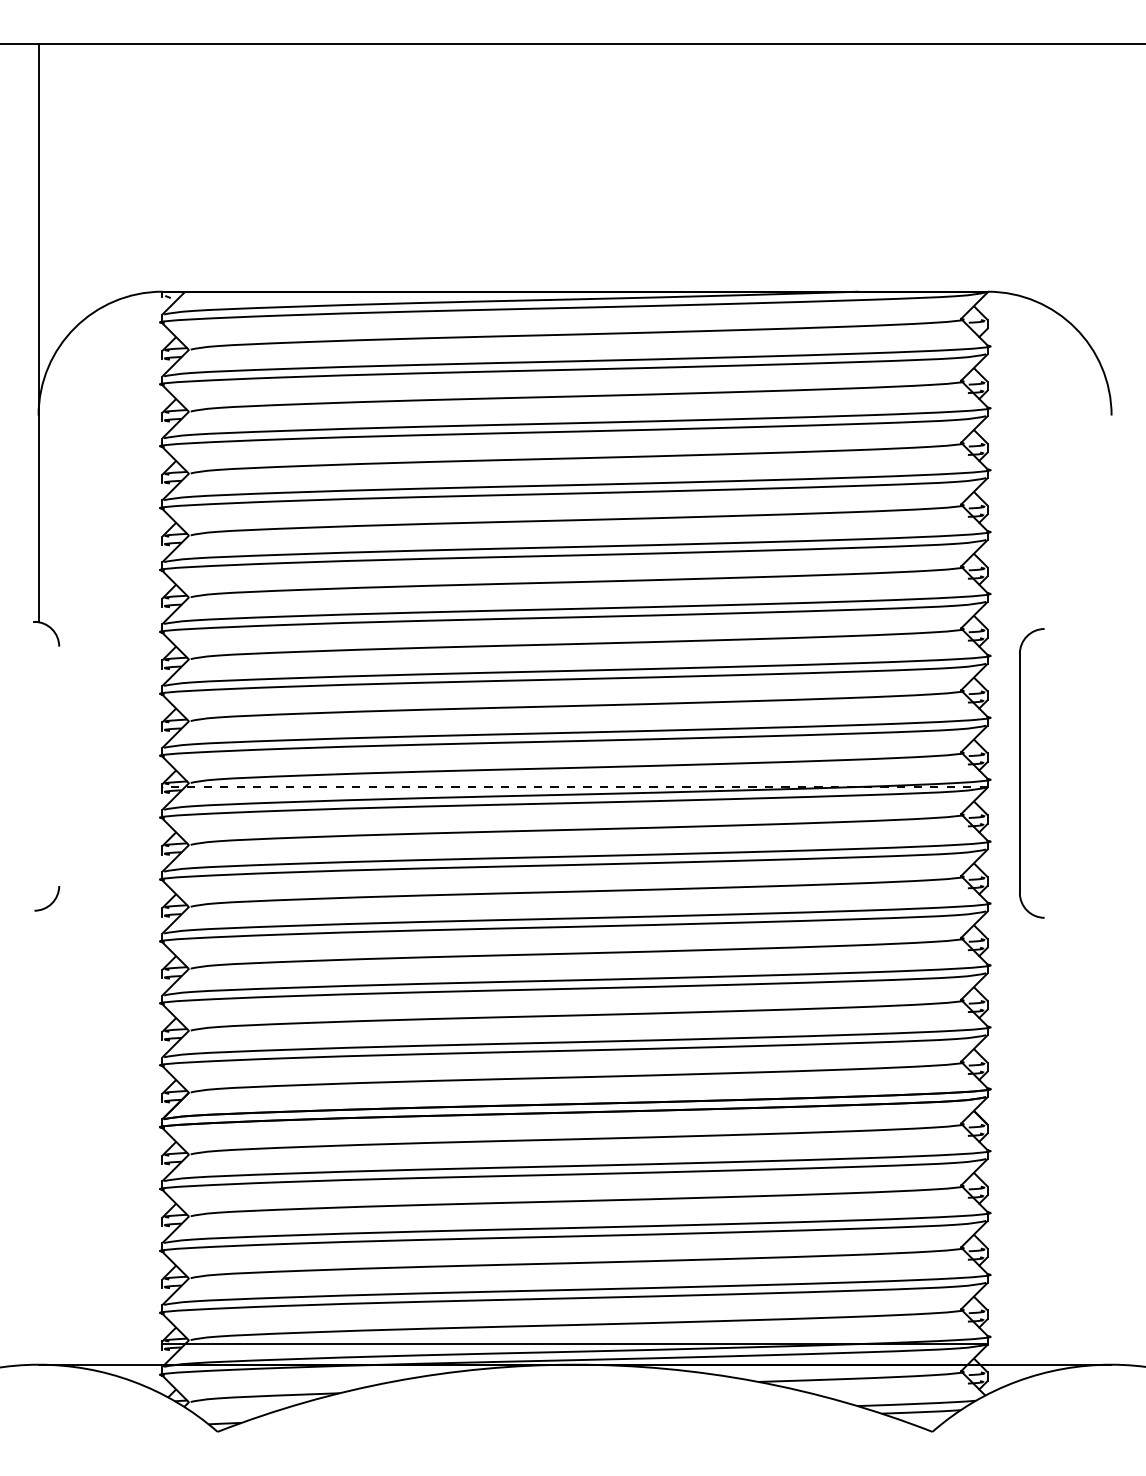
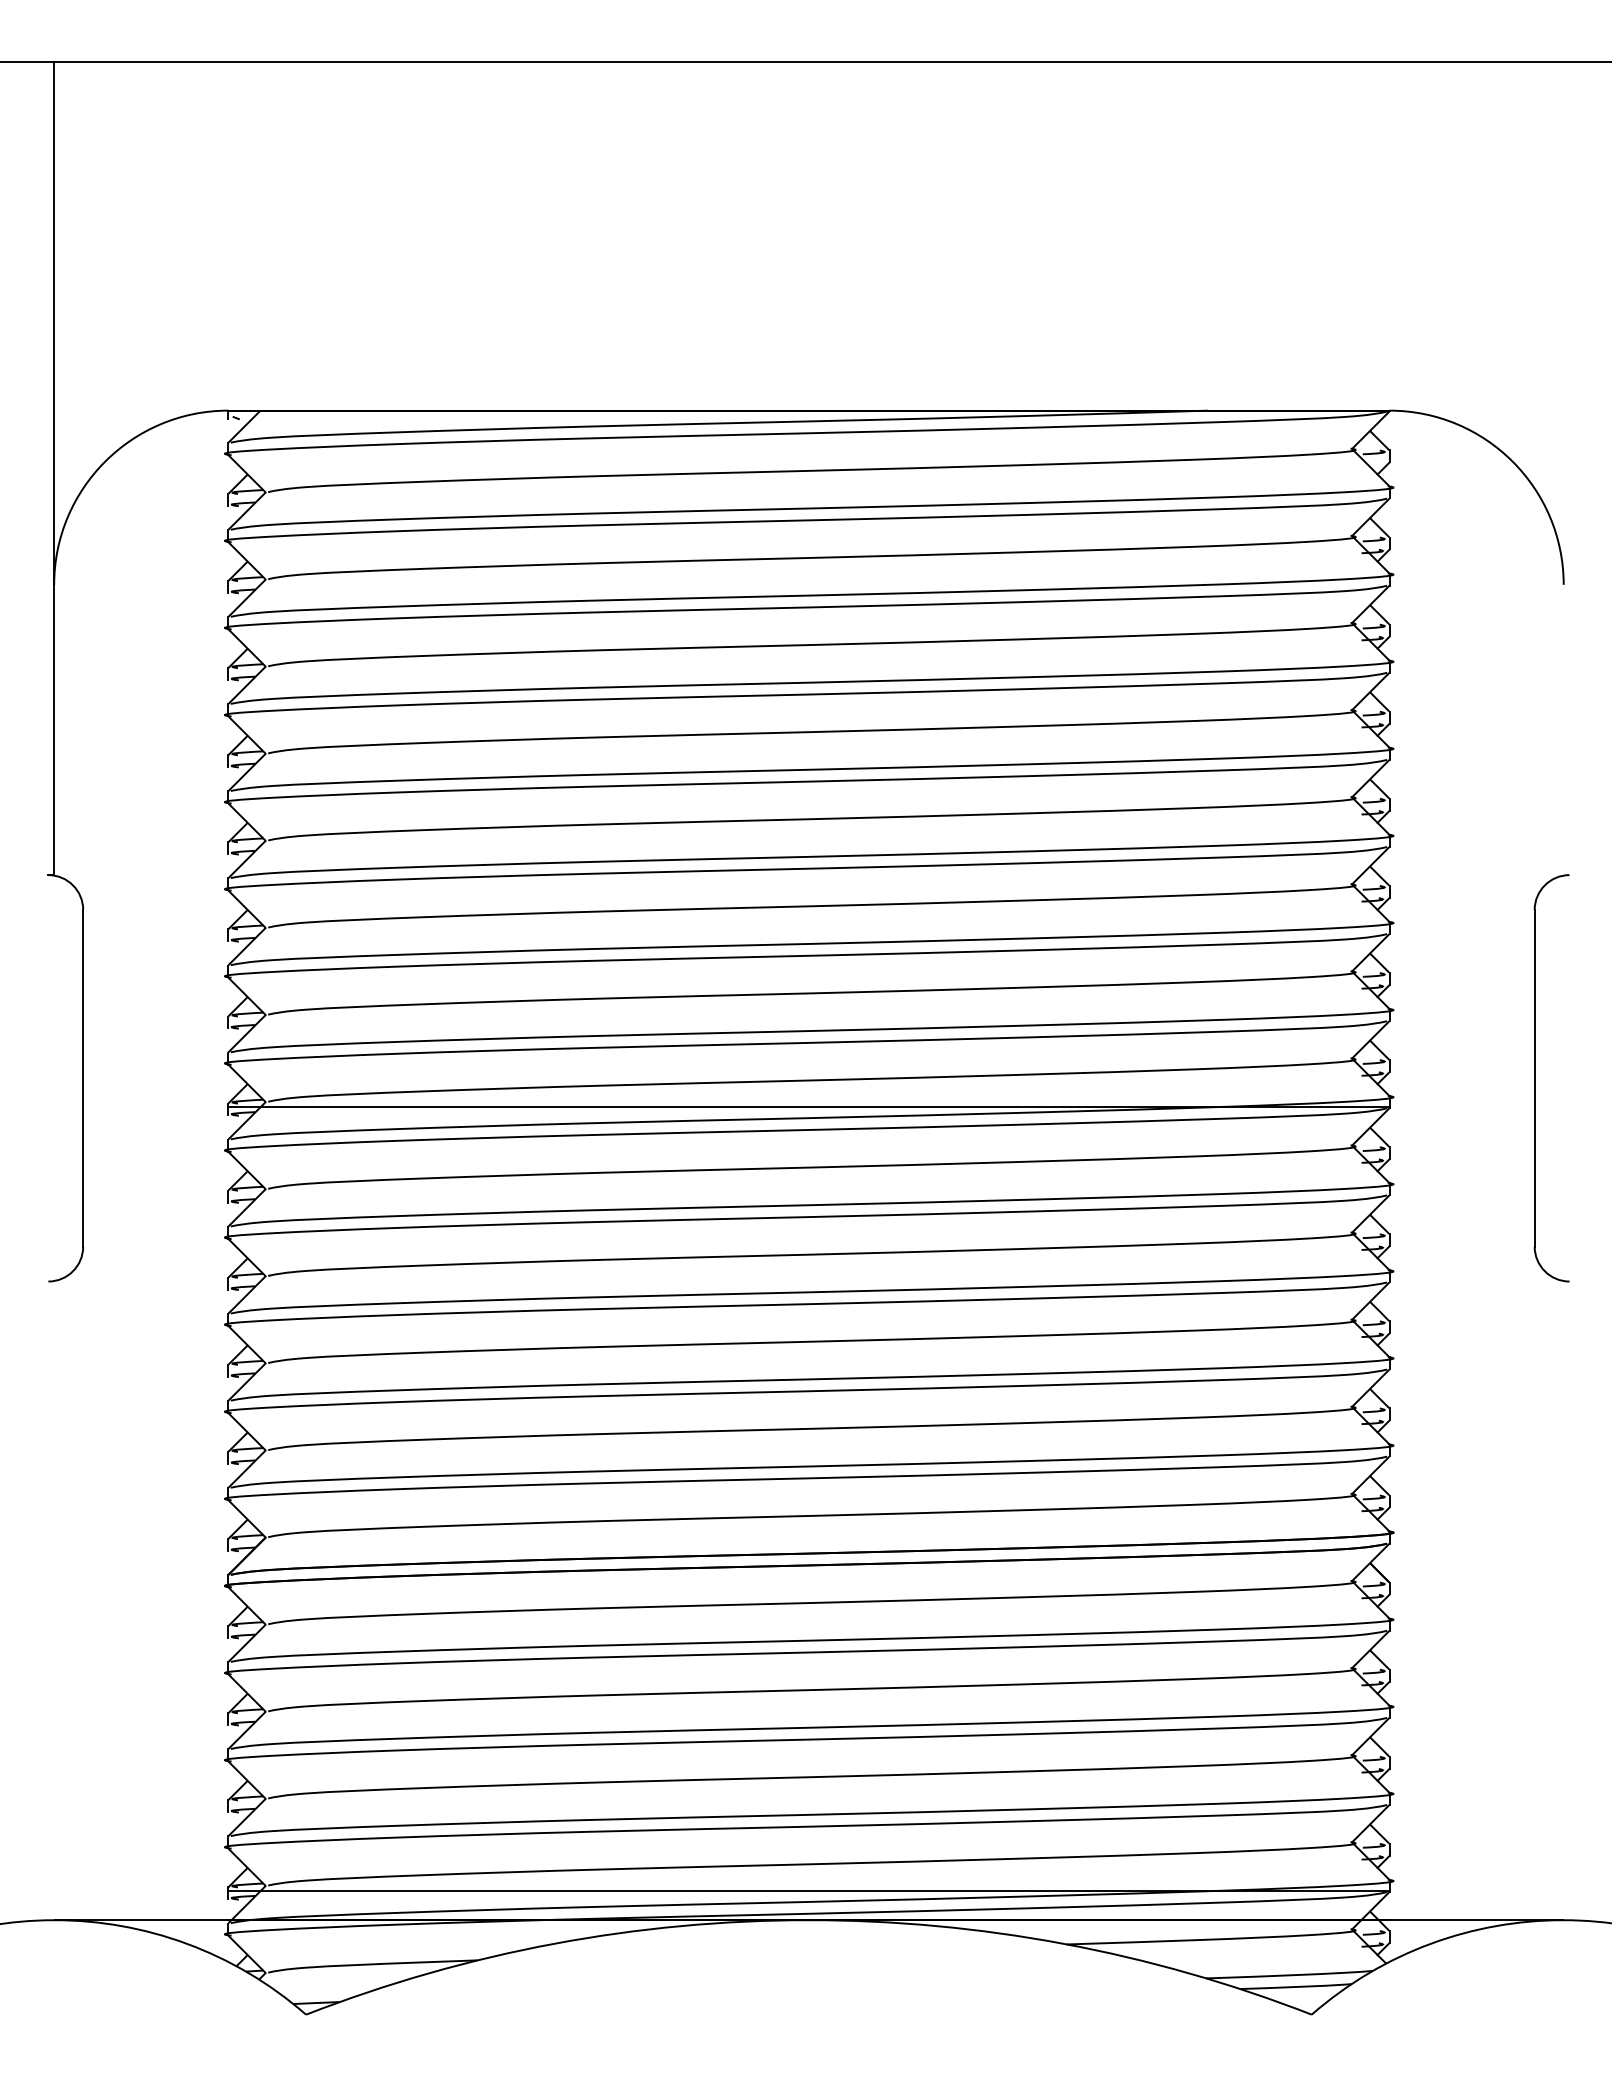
line: (59, 765) -> (83, 1077), added
part: (1020, 773) -> (1535, 1078), moved
line: (574, 787) -> (808, 1107), dashed -> solid

